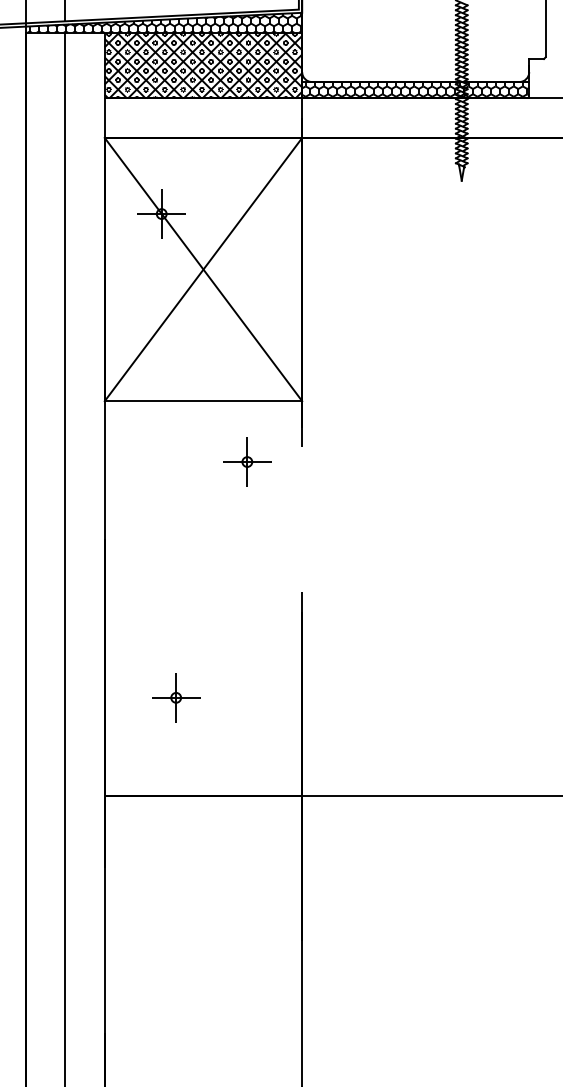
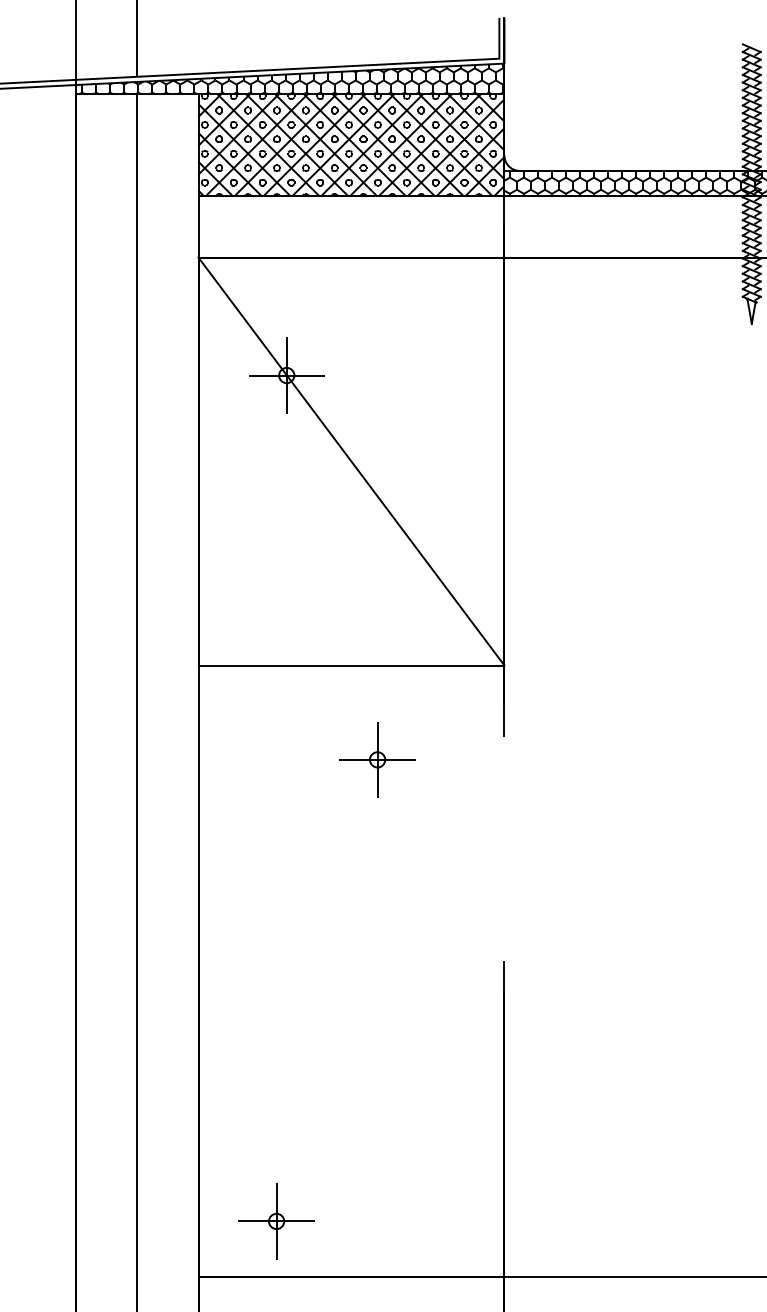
line: (203, 269) -> (351, 461), removed
part: (247, 461) -> (377, 759), moved
part: (176, 697) -> (277, 1220), moved

